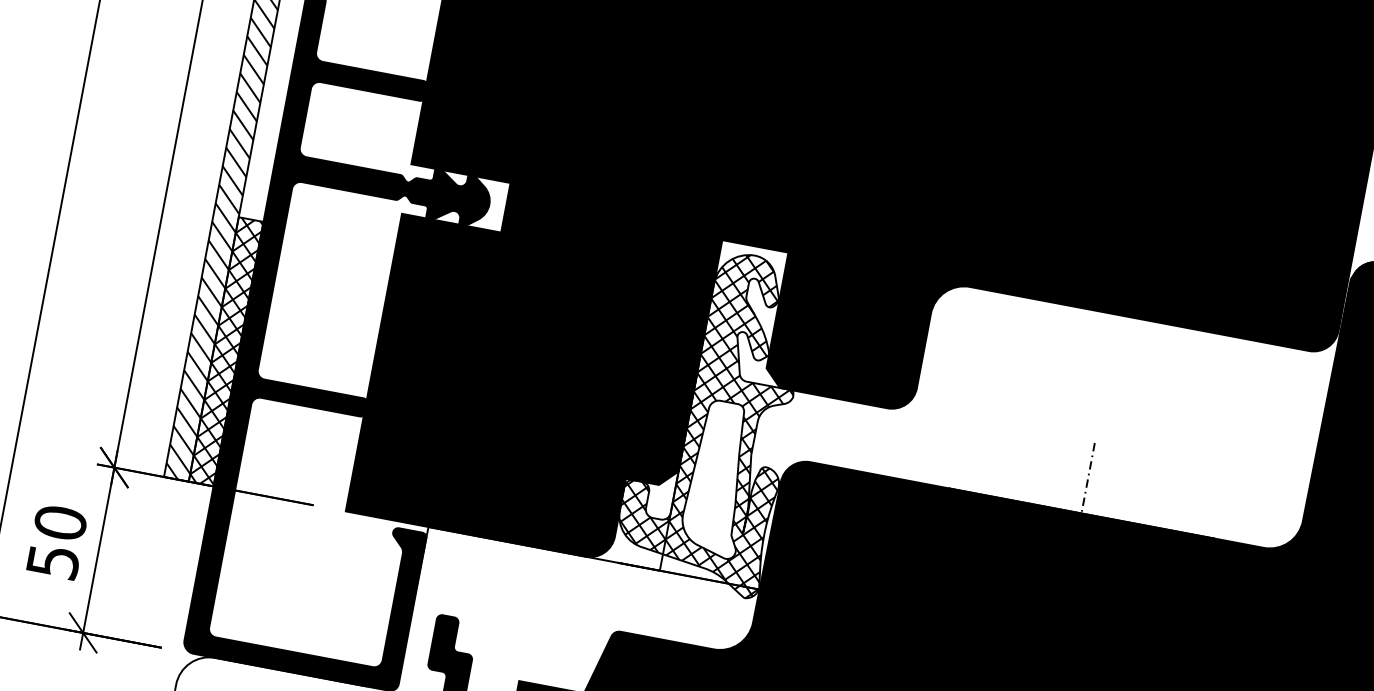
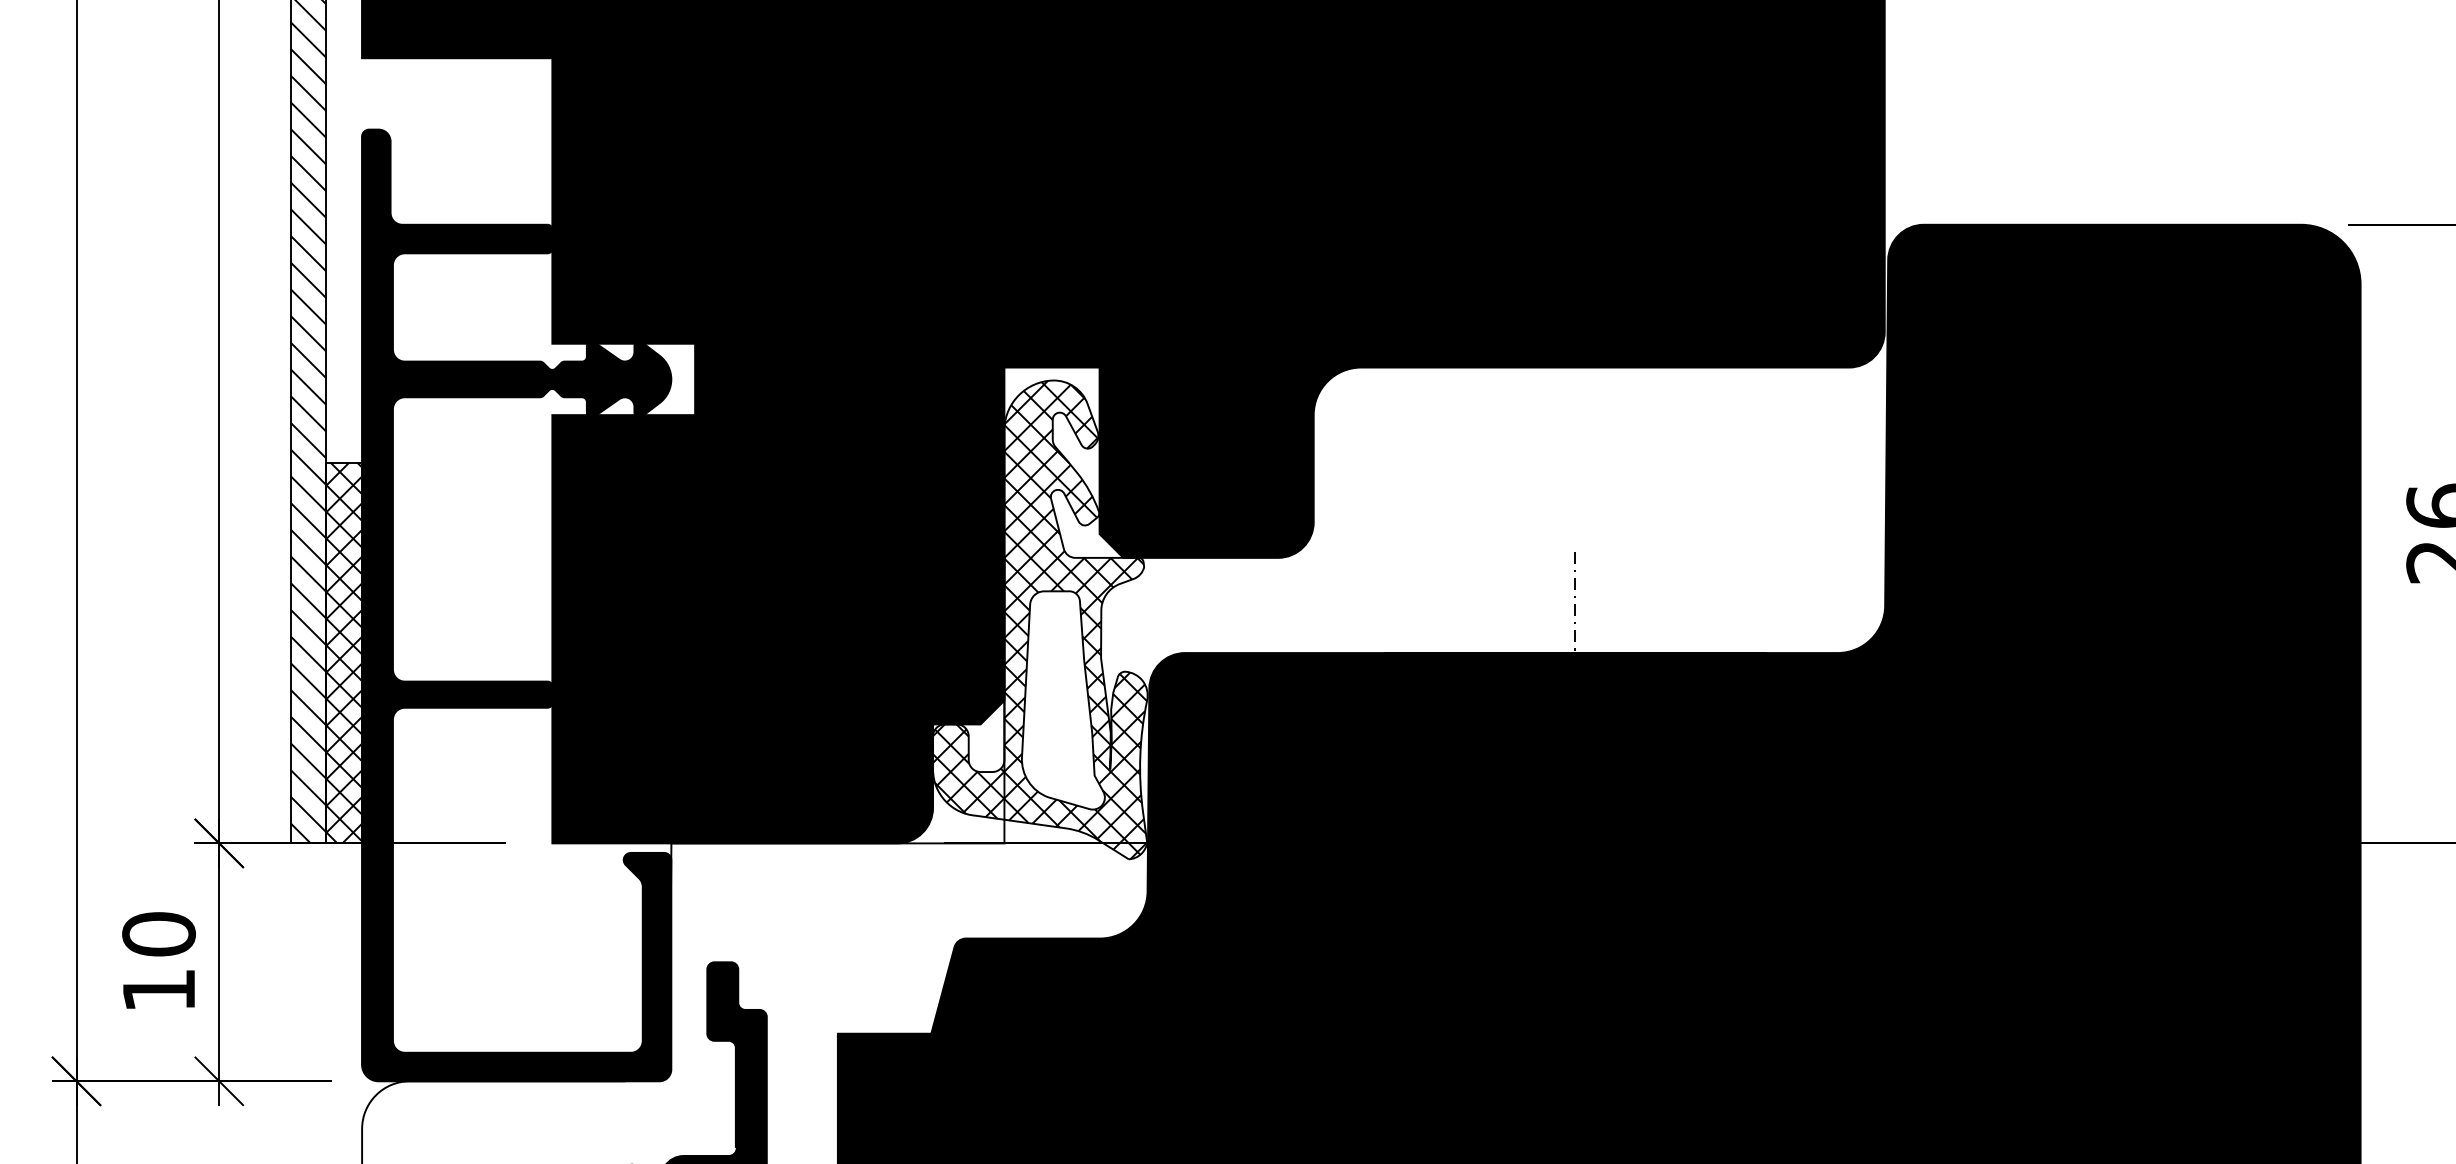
text: (53, 562) -> (159, 990), 50 -> 10

